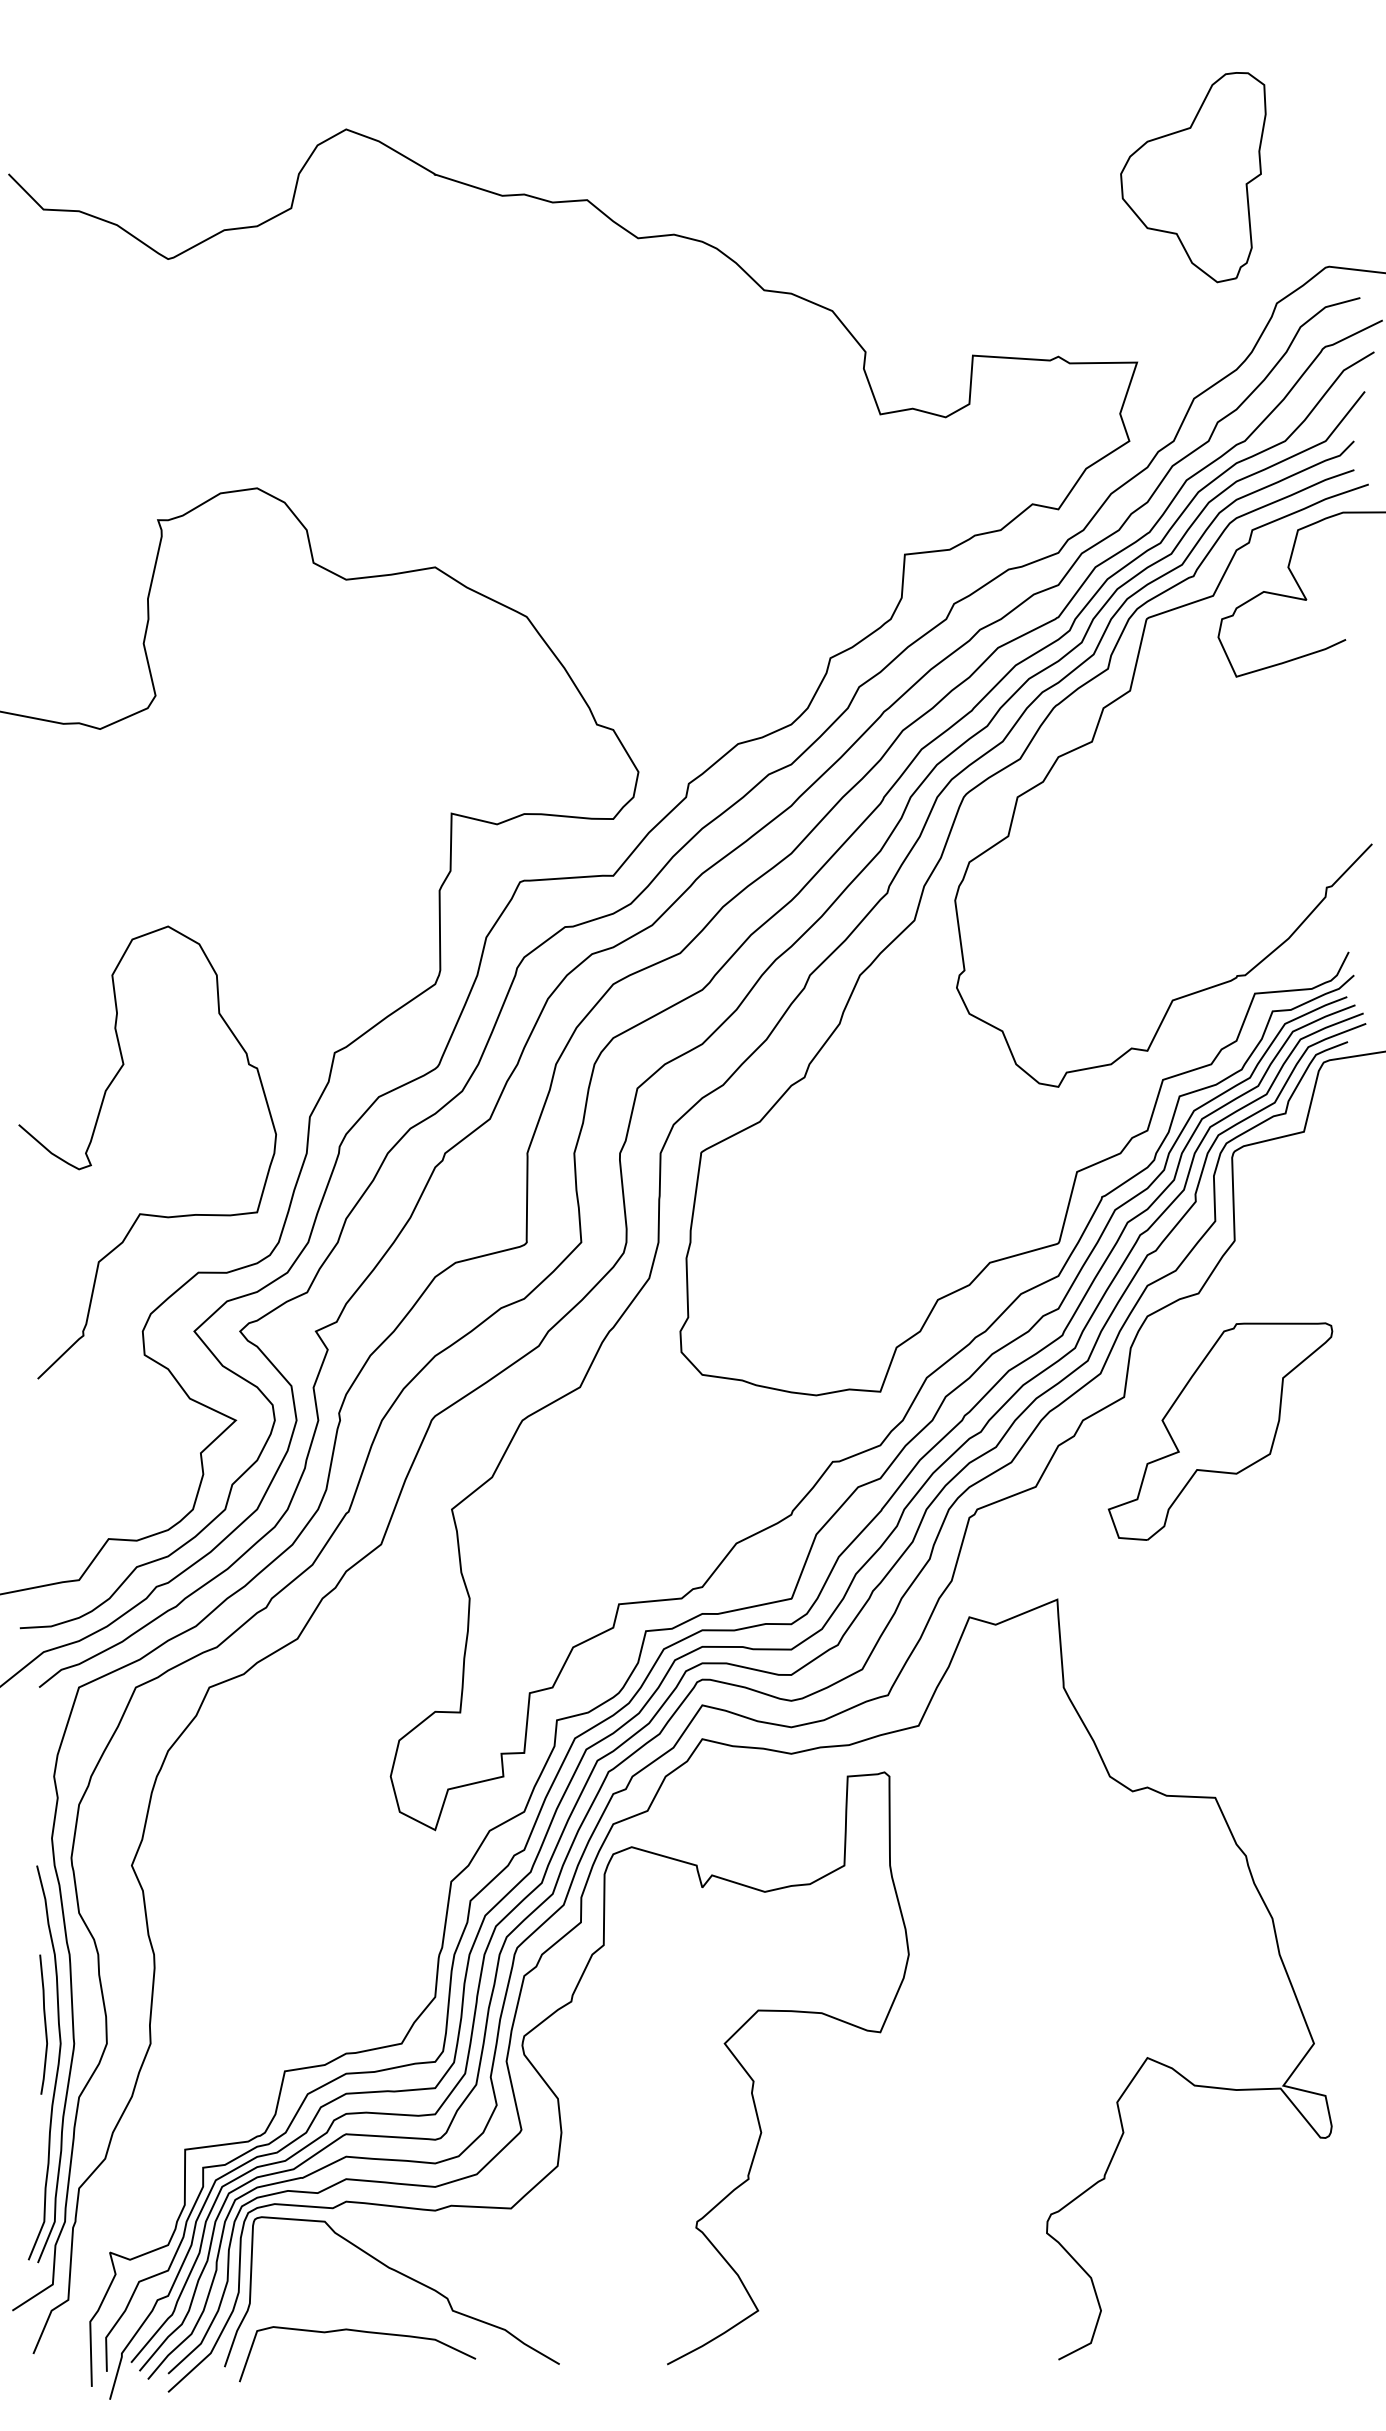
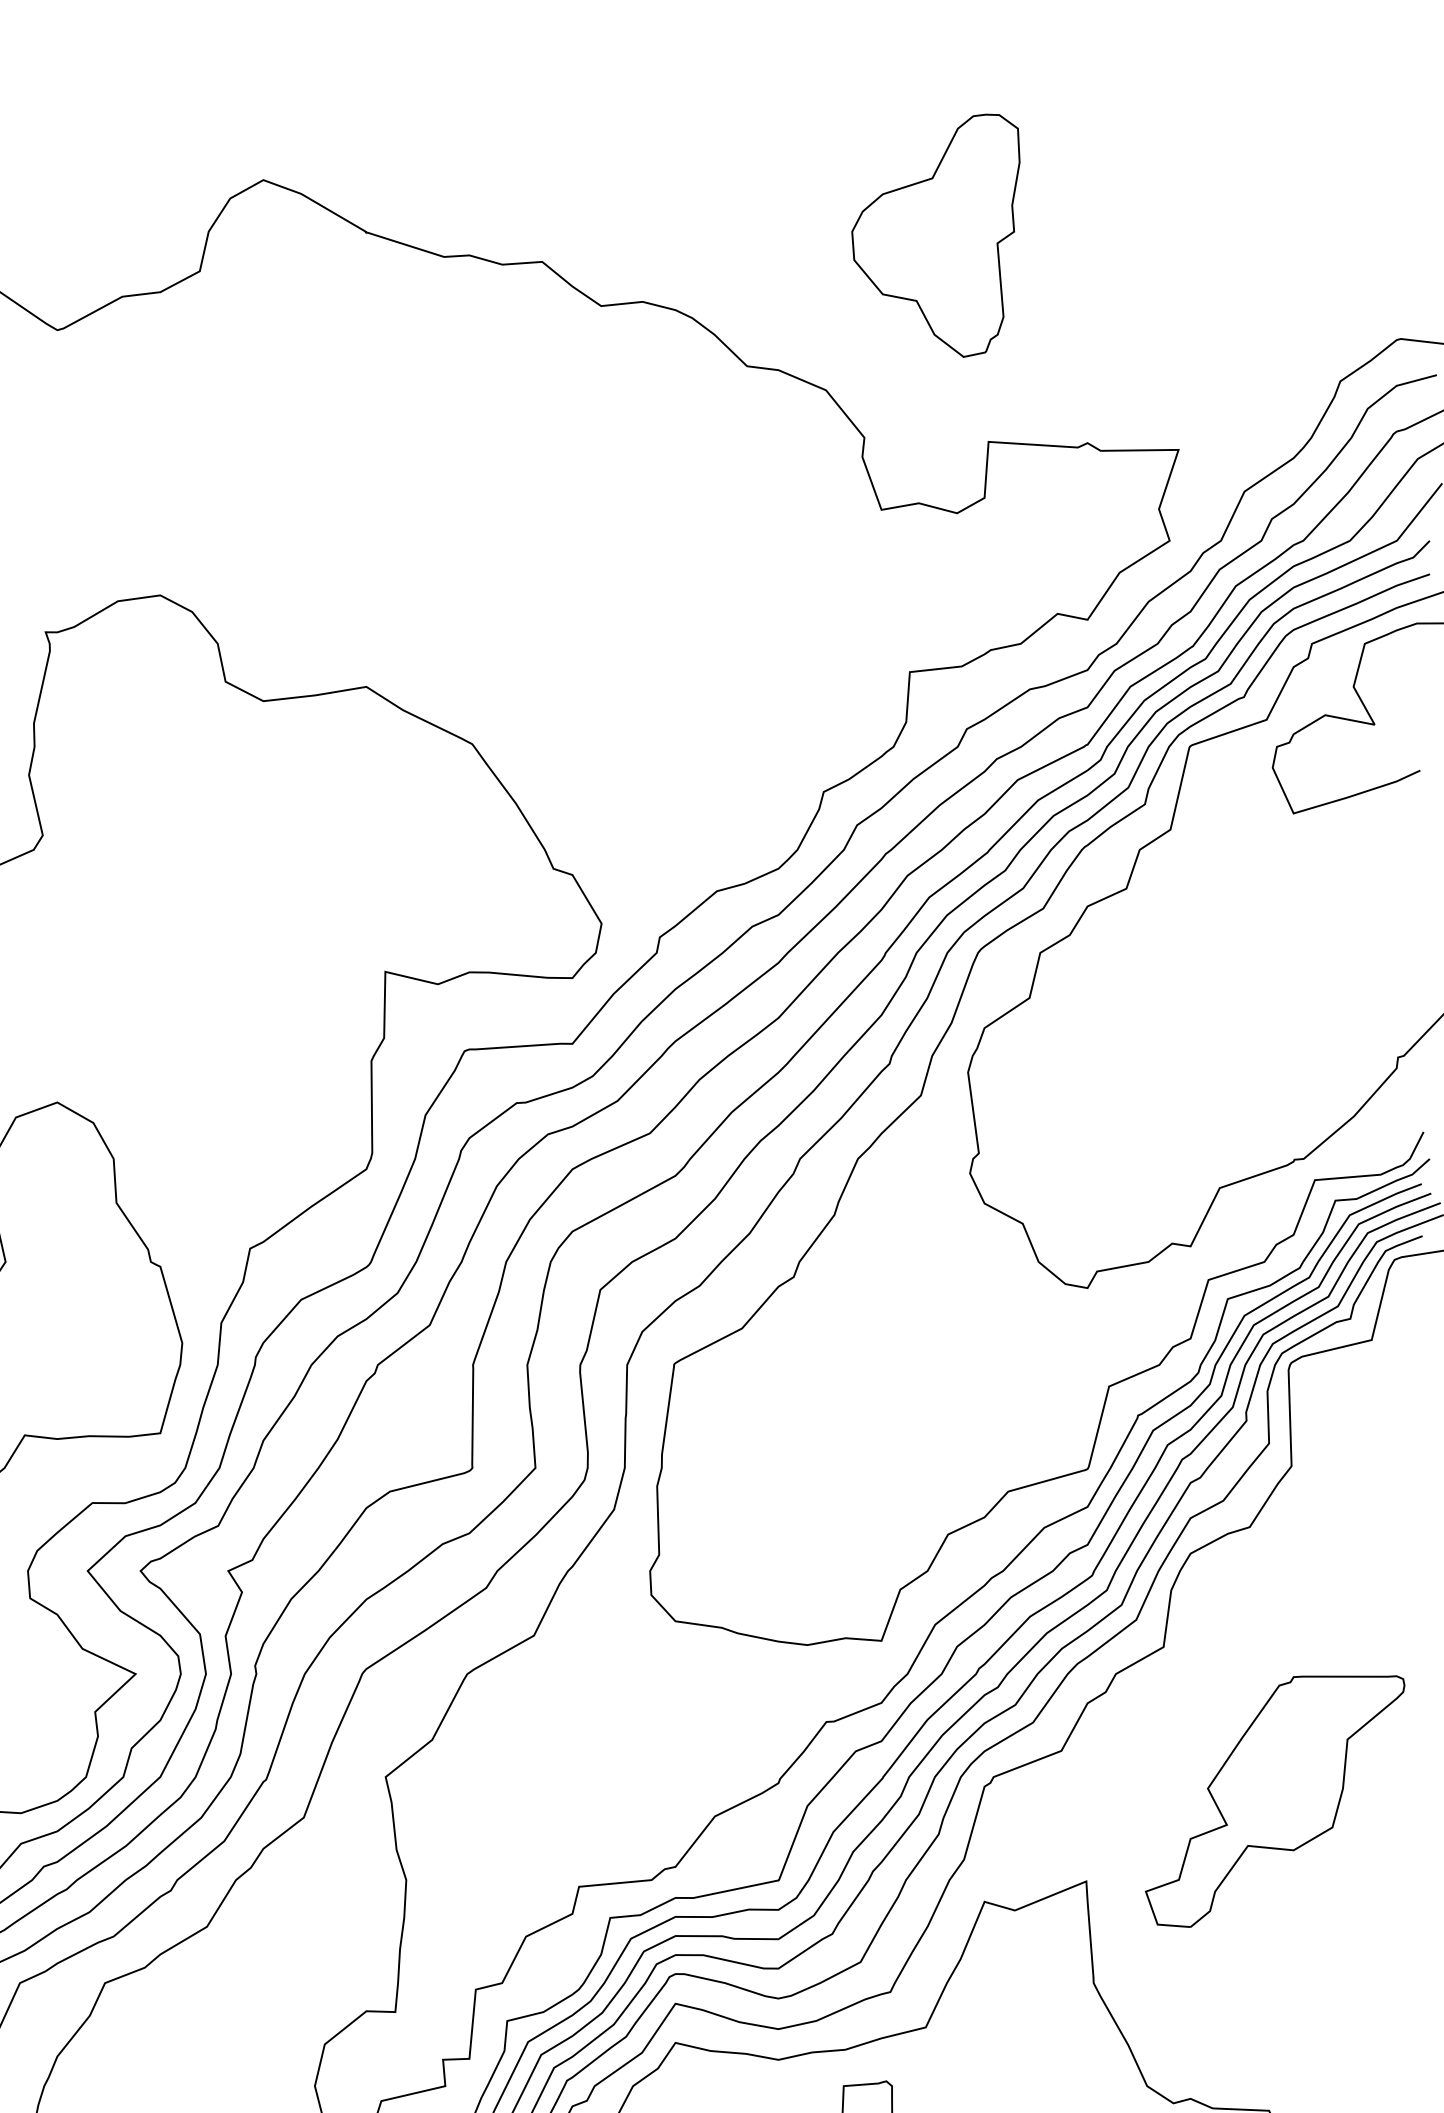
part: (1193, 177) -> (936, 235), moved
part: (1220, 1431) -> (1275, 1801), moved

